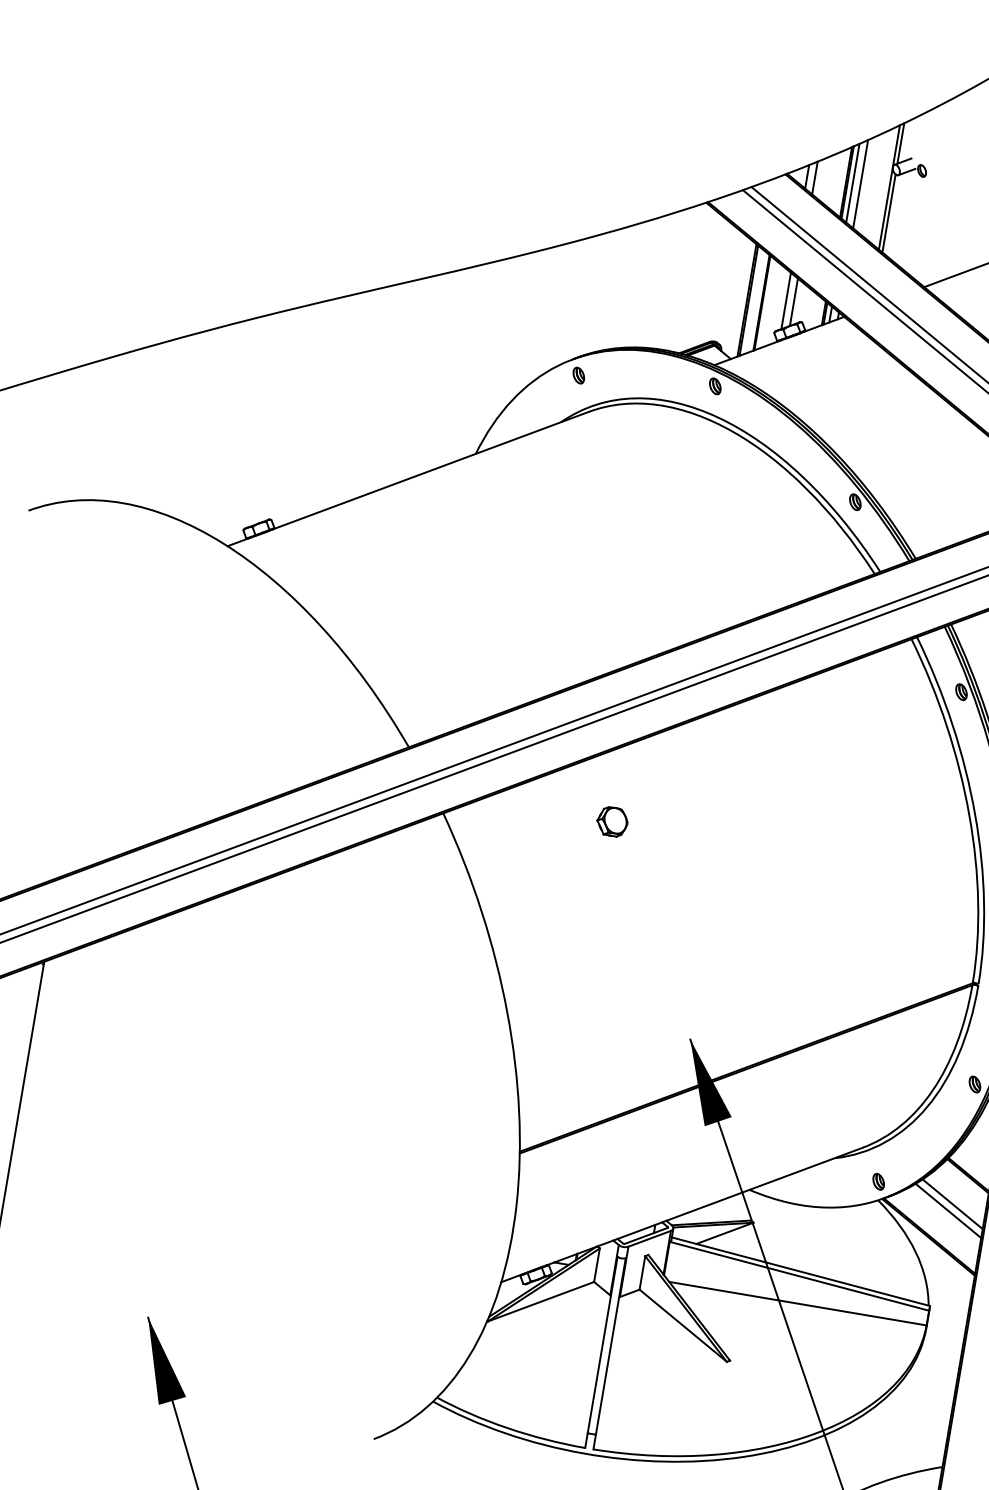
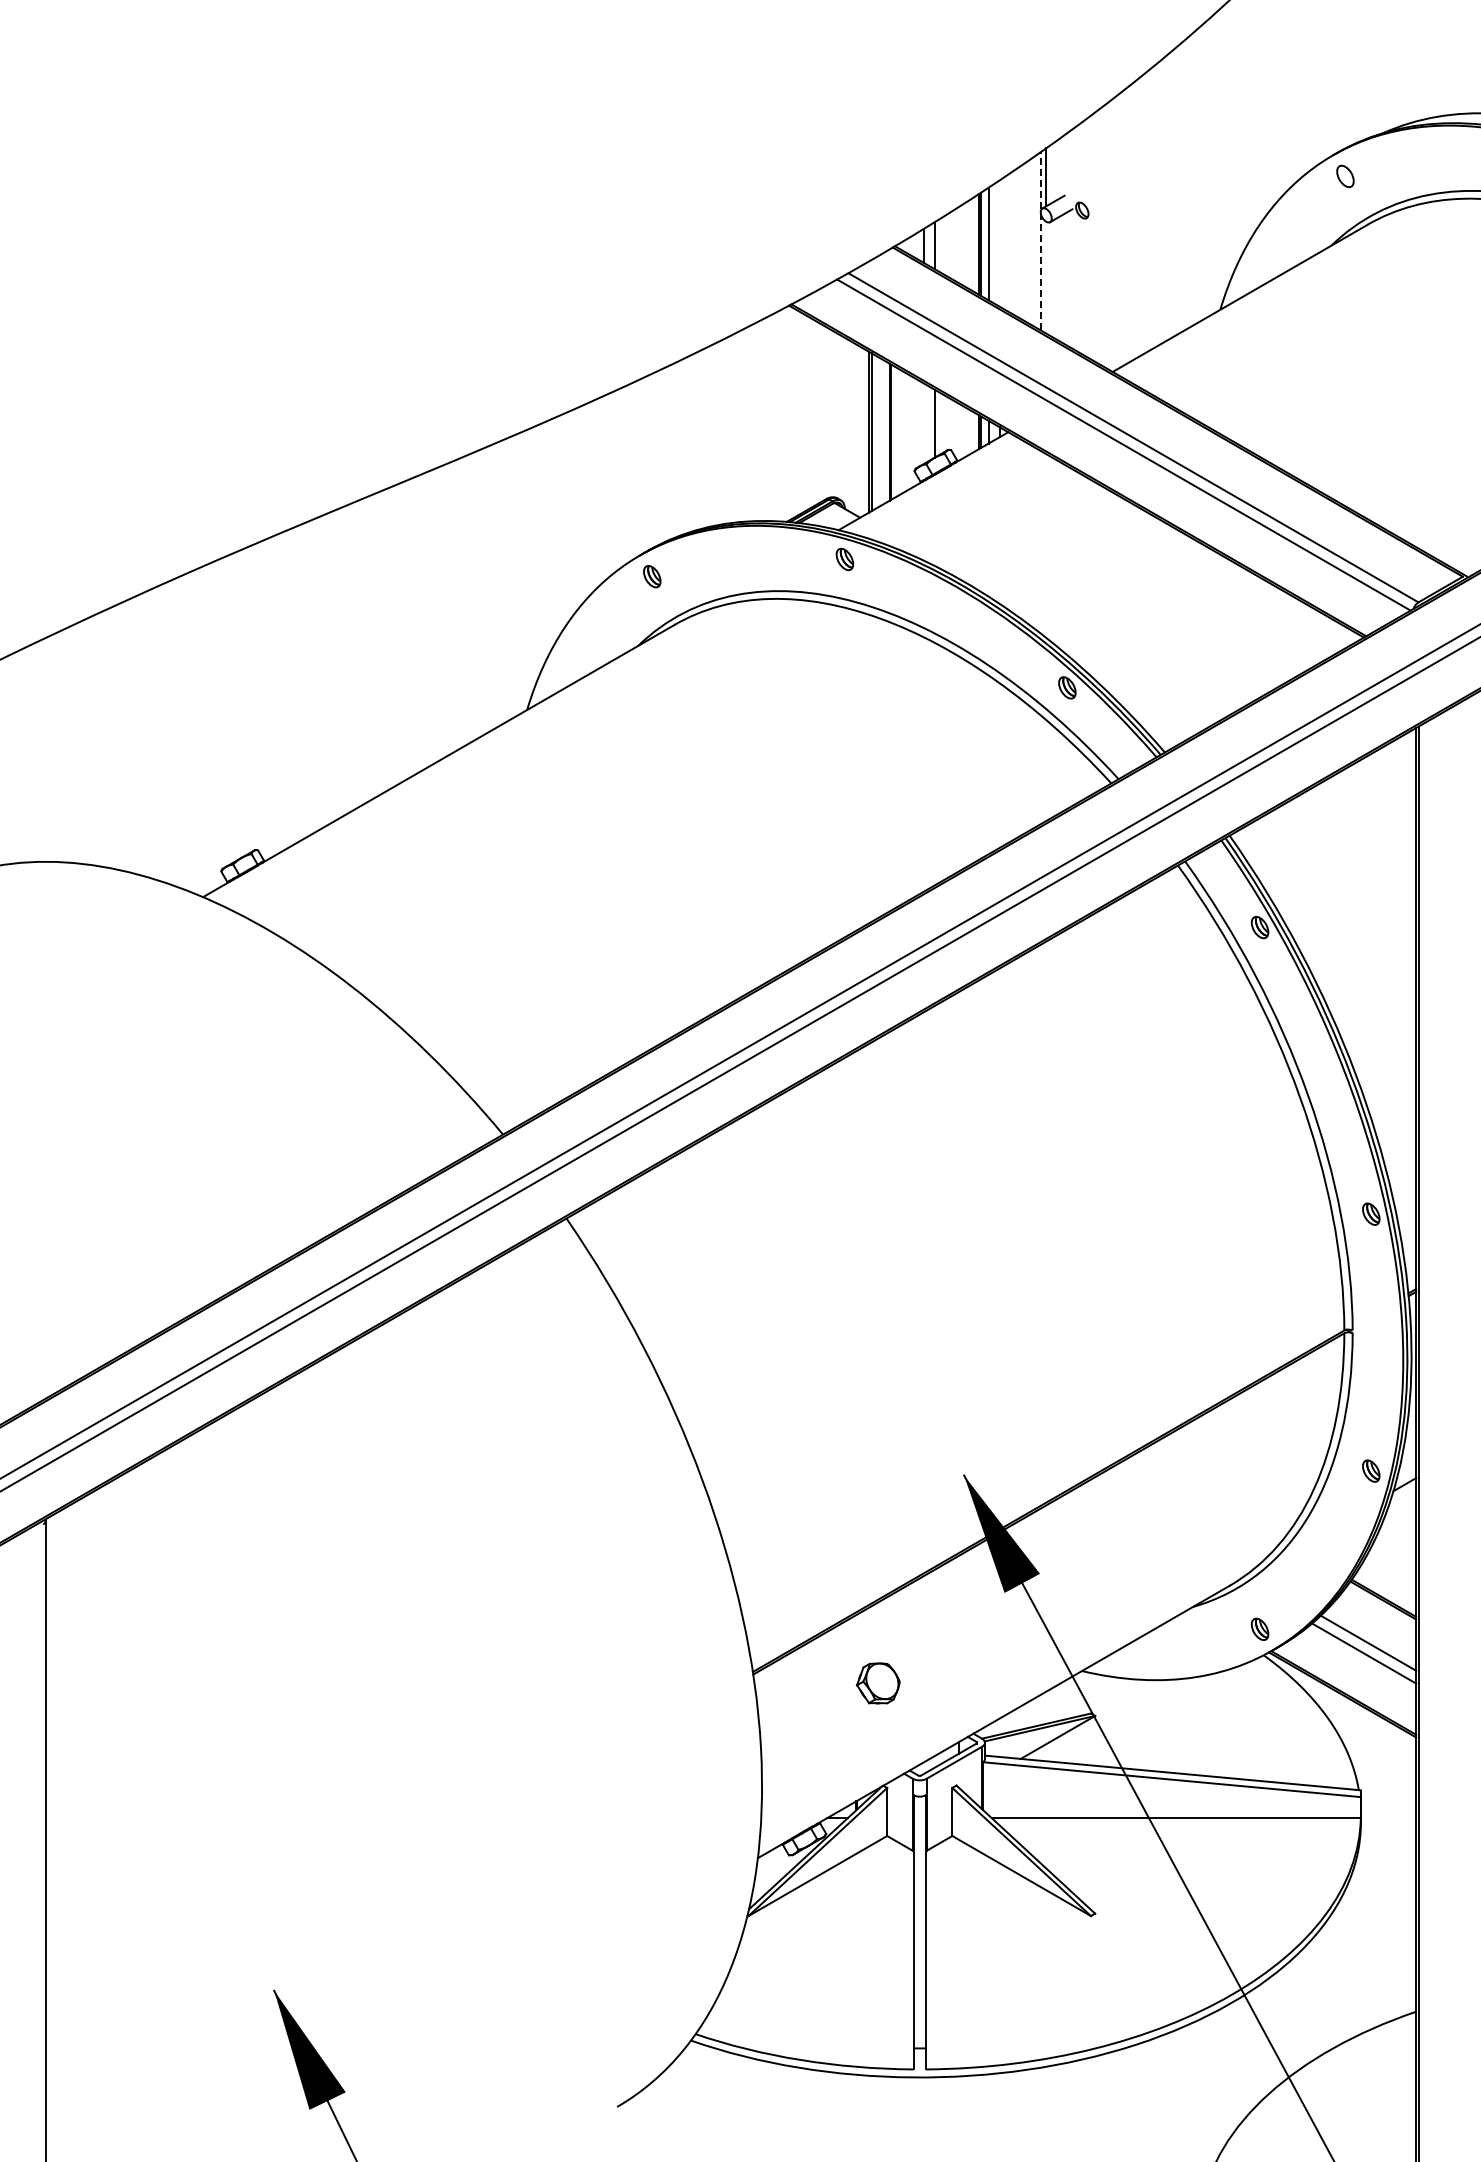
line: (860, 184) -> (999, 243), removed
line: (889, 186) -> (1040, 240), solid -> dashed
line: (889, 213) -> (1046, 277), removed
line: (786, 300) -> (923, 423), removed
part: (612, 821) -> (878, 1683), moved

